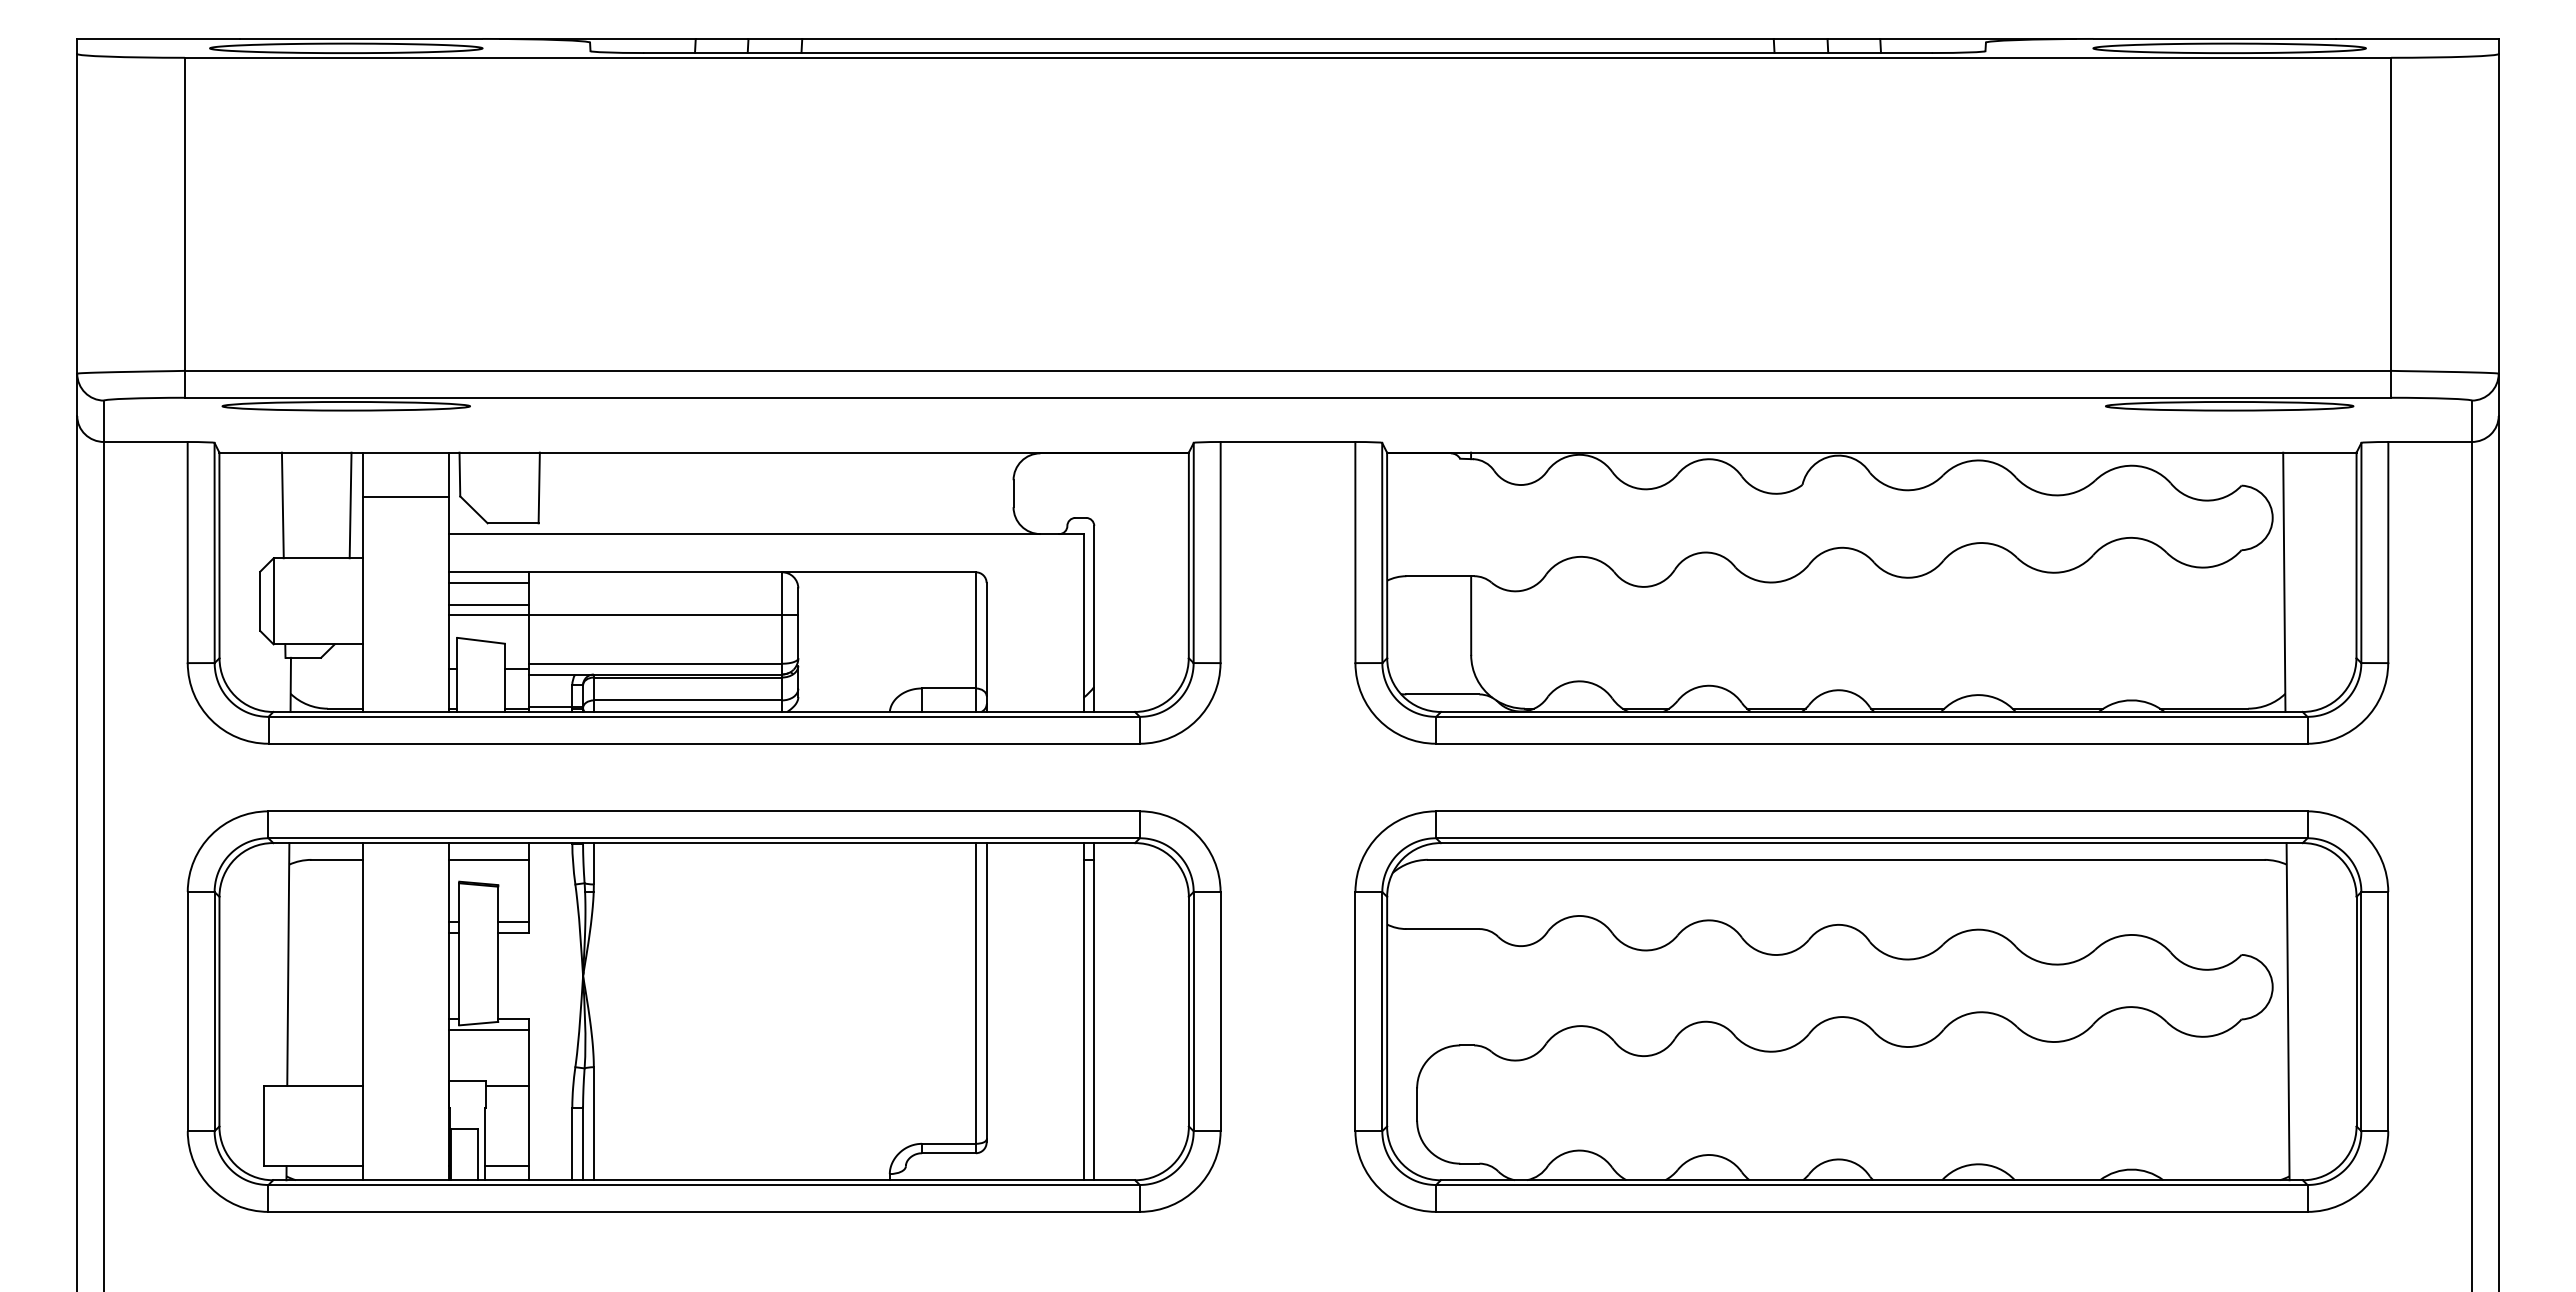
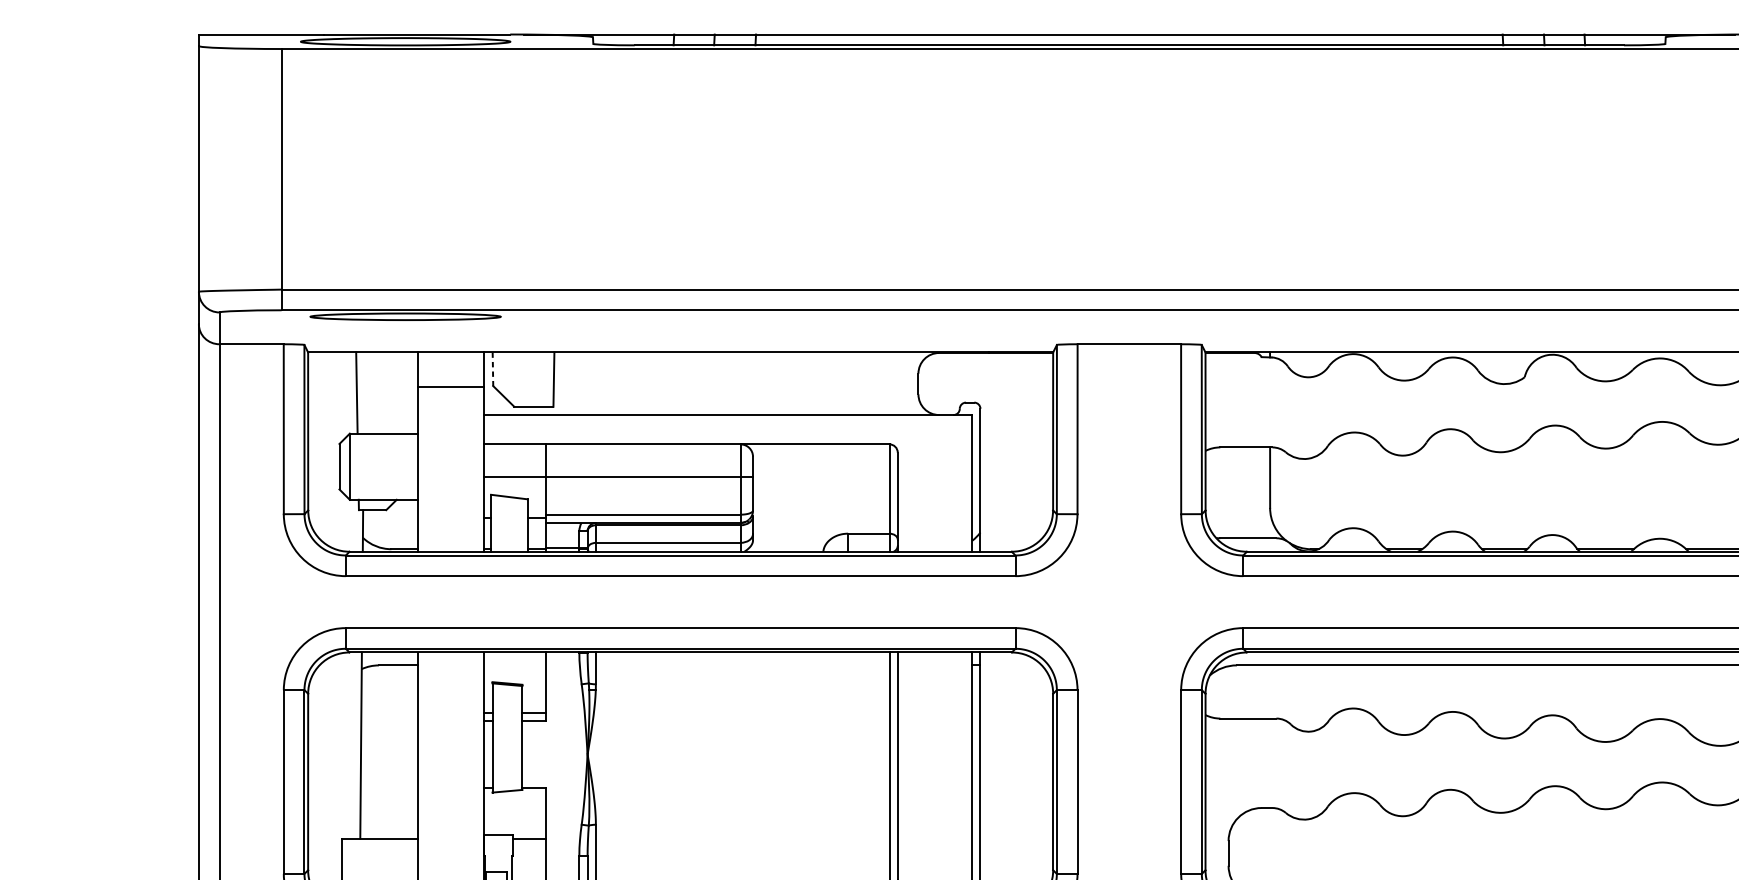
line: (459, 474) -> (492, 369), solid -> dashed
line: (350, 505) -> (408, 393), removed
line: (488, 583) -> (514, 453), removed
line: (488, 604) -> (514, 469), removed
line: (488, 859) -> (514, 665), removed
line: (488, 1029) -> (514, 795), removed

